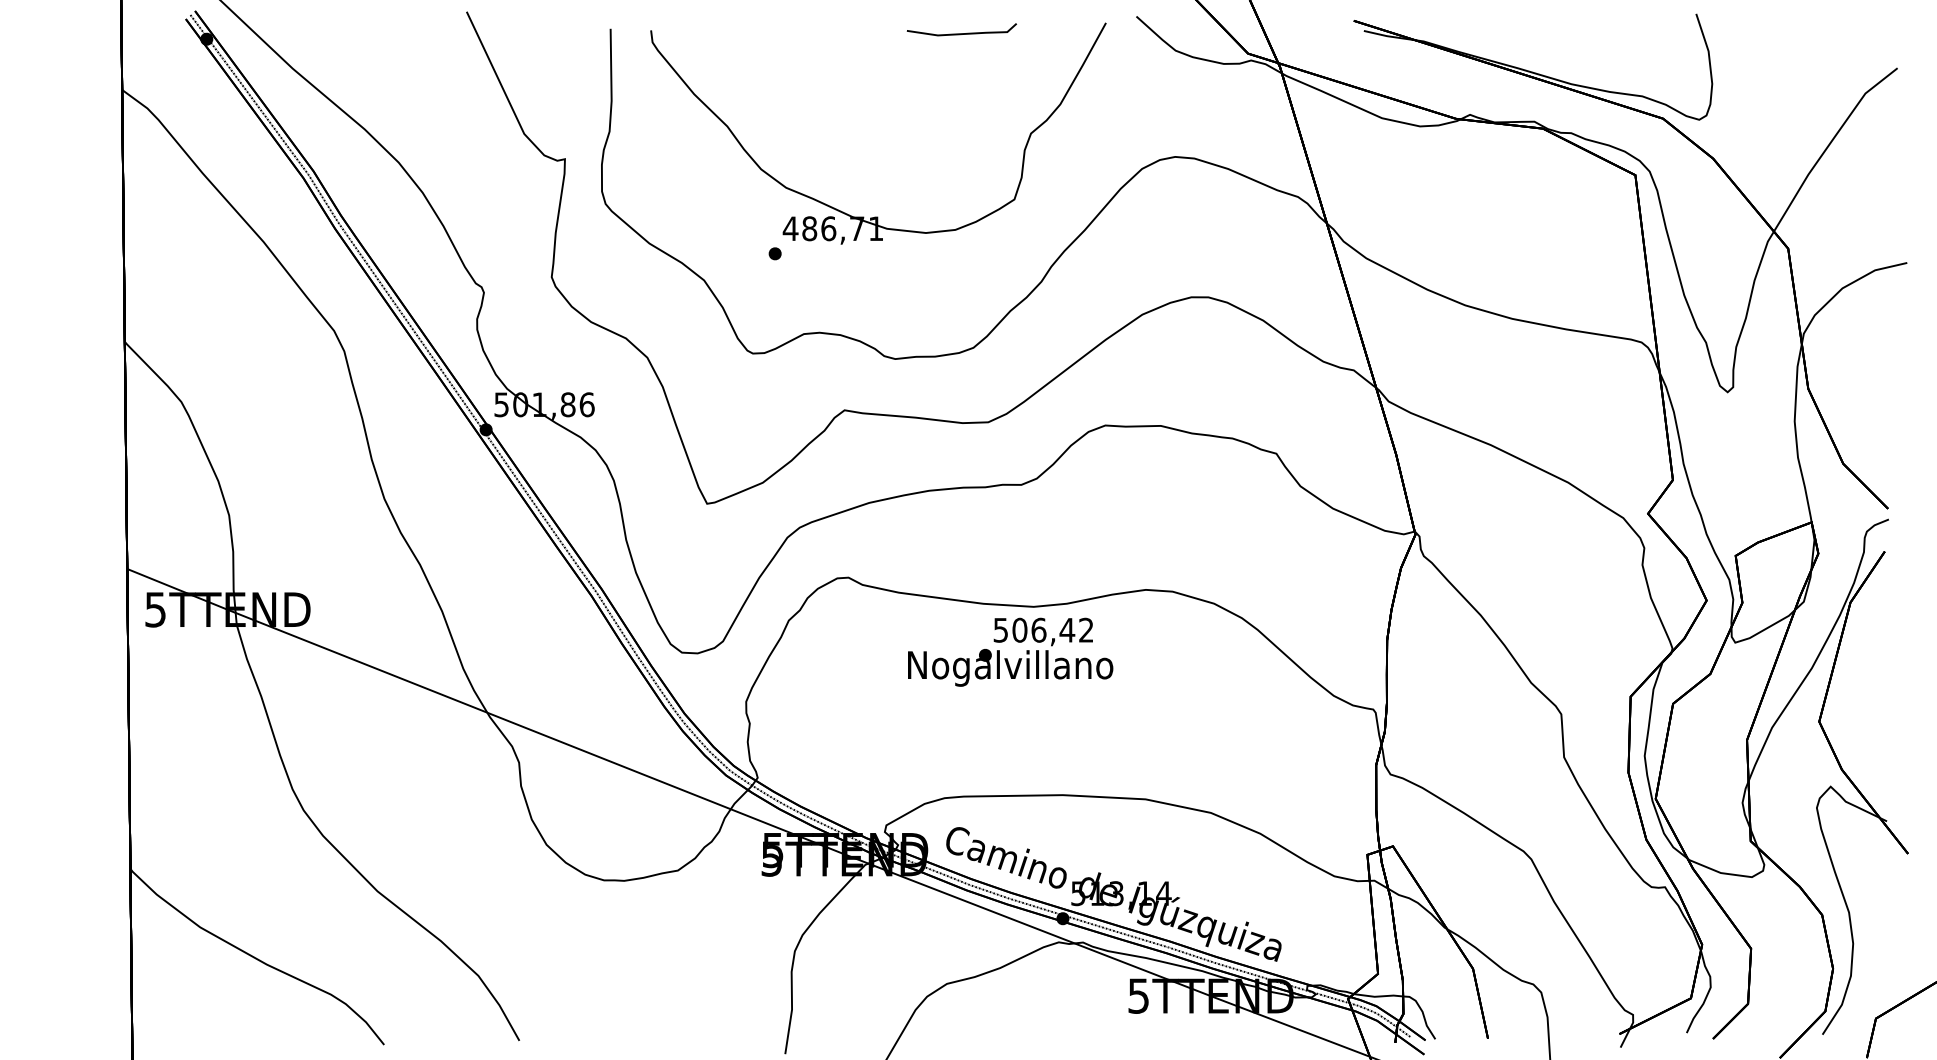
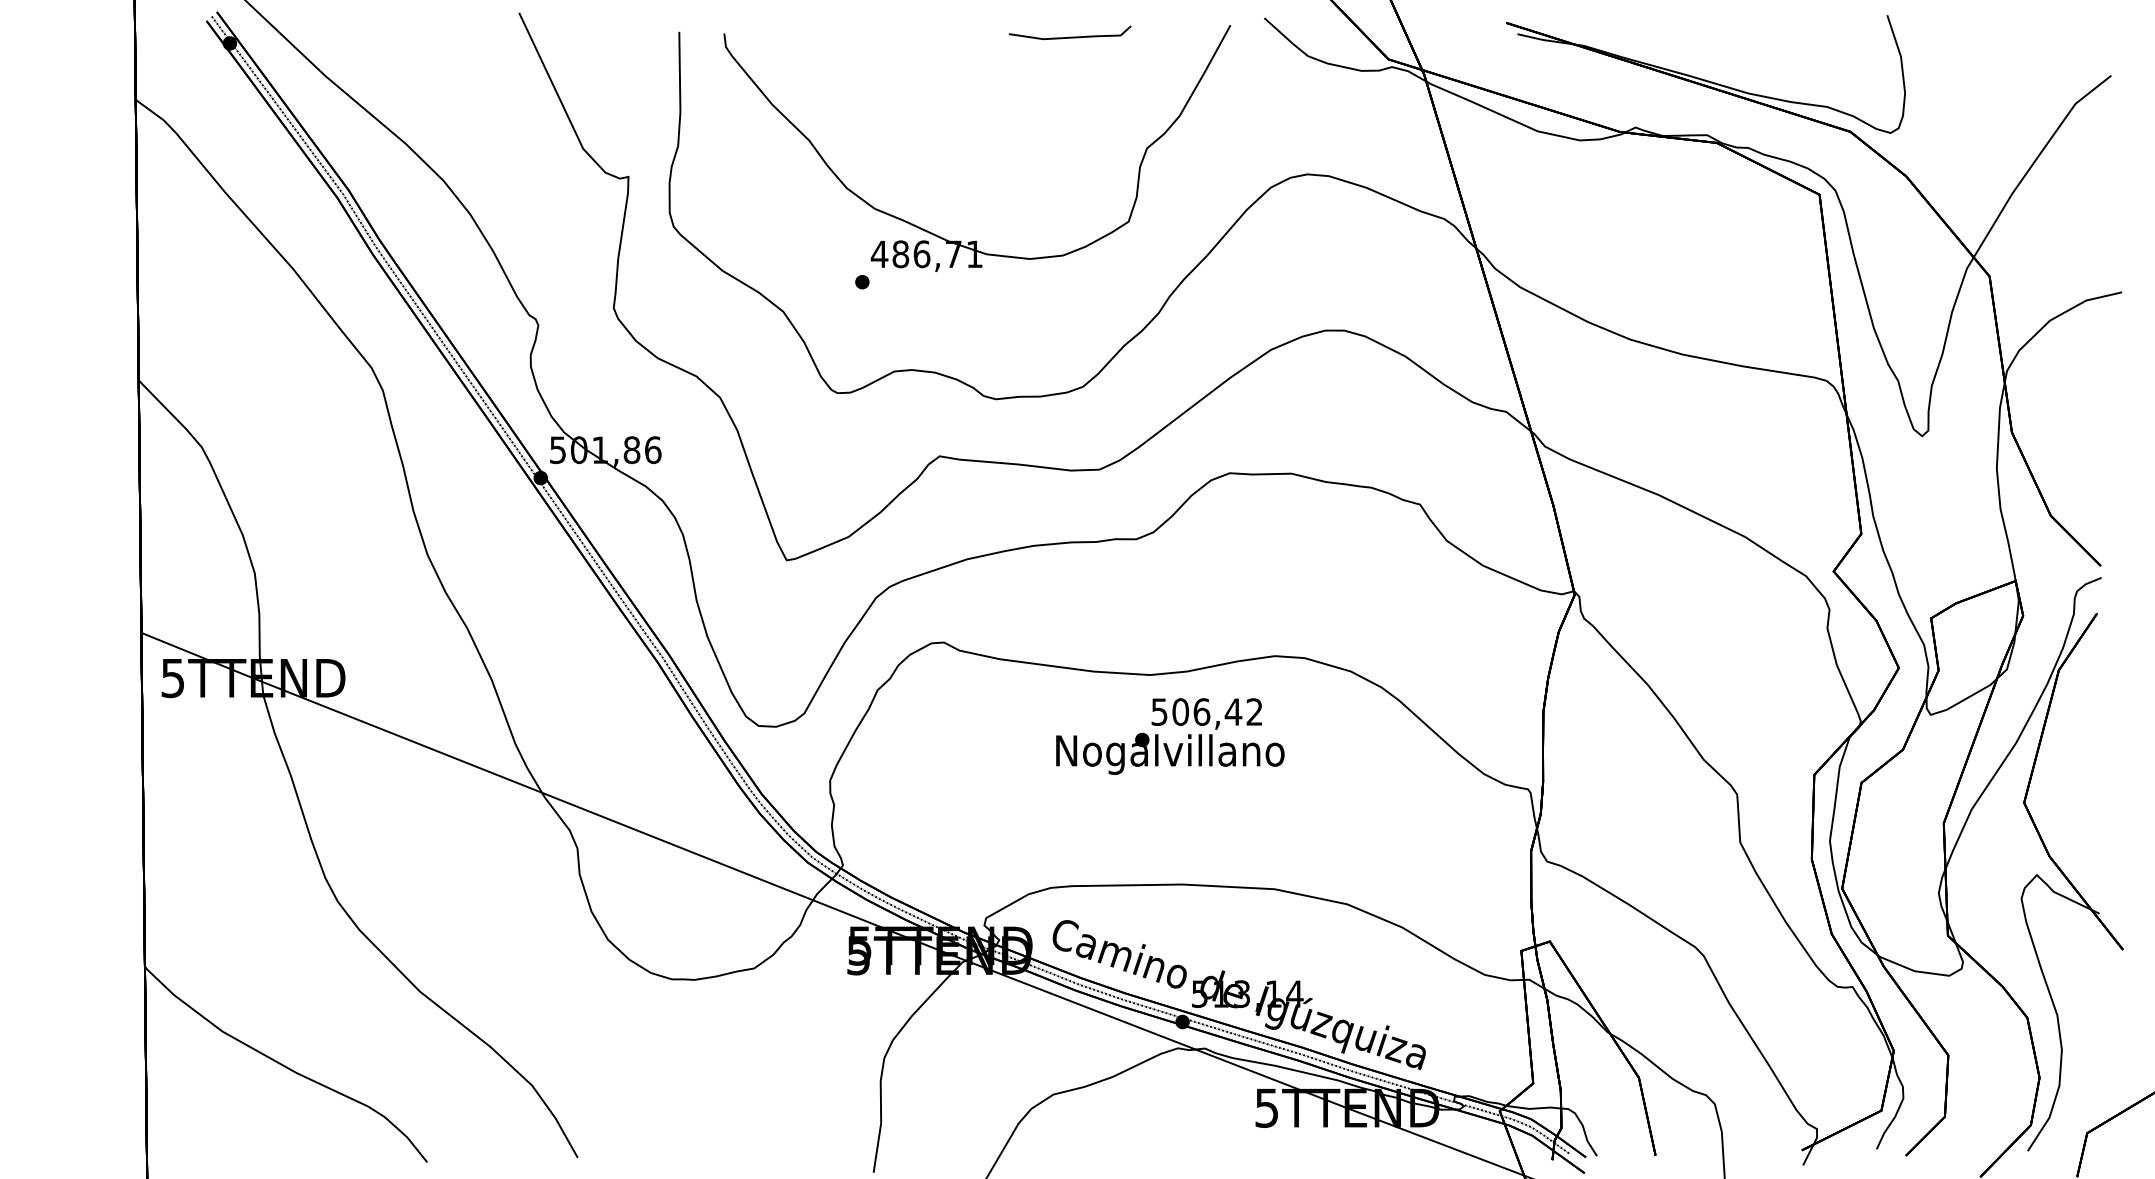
text: (1010, 652) -> (1170, 736), moved

